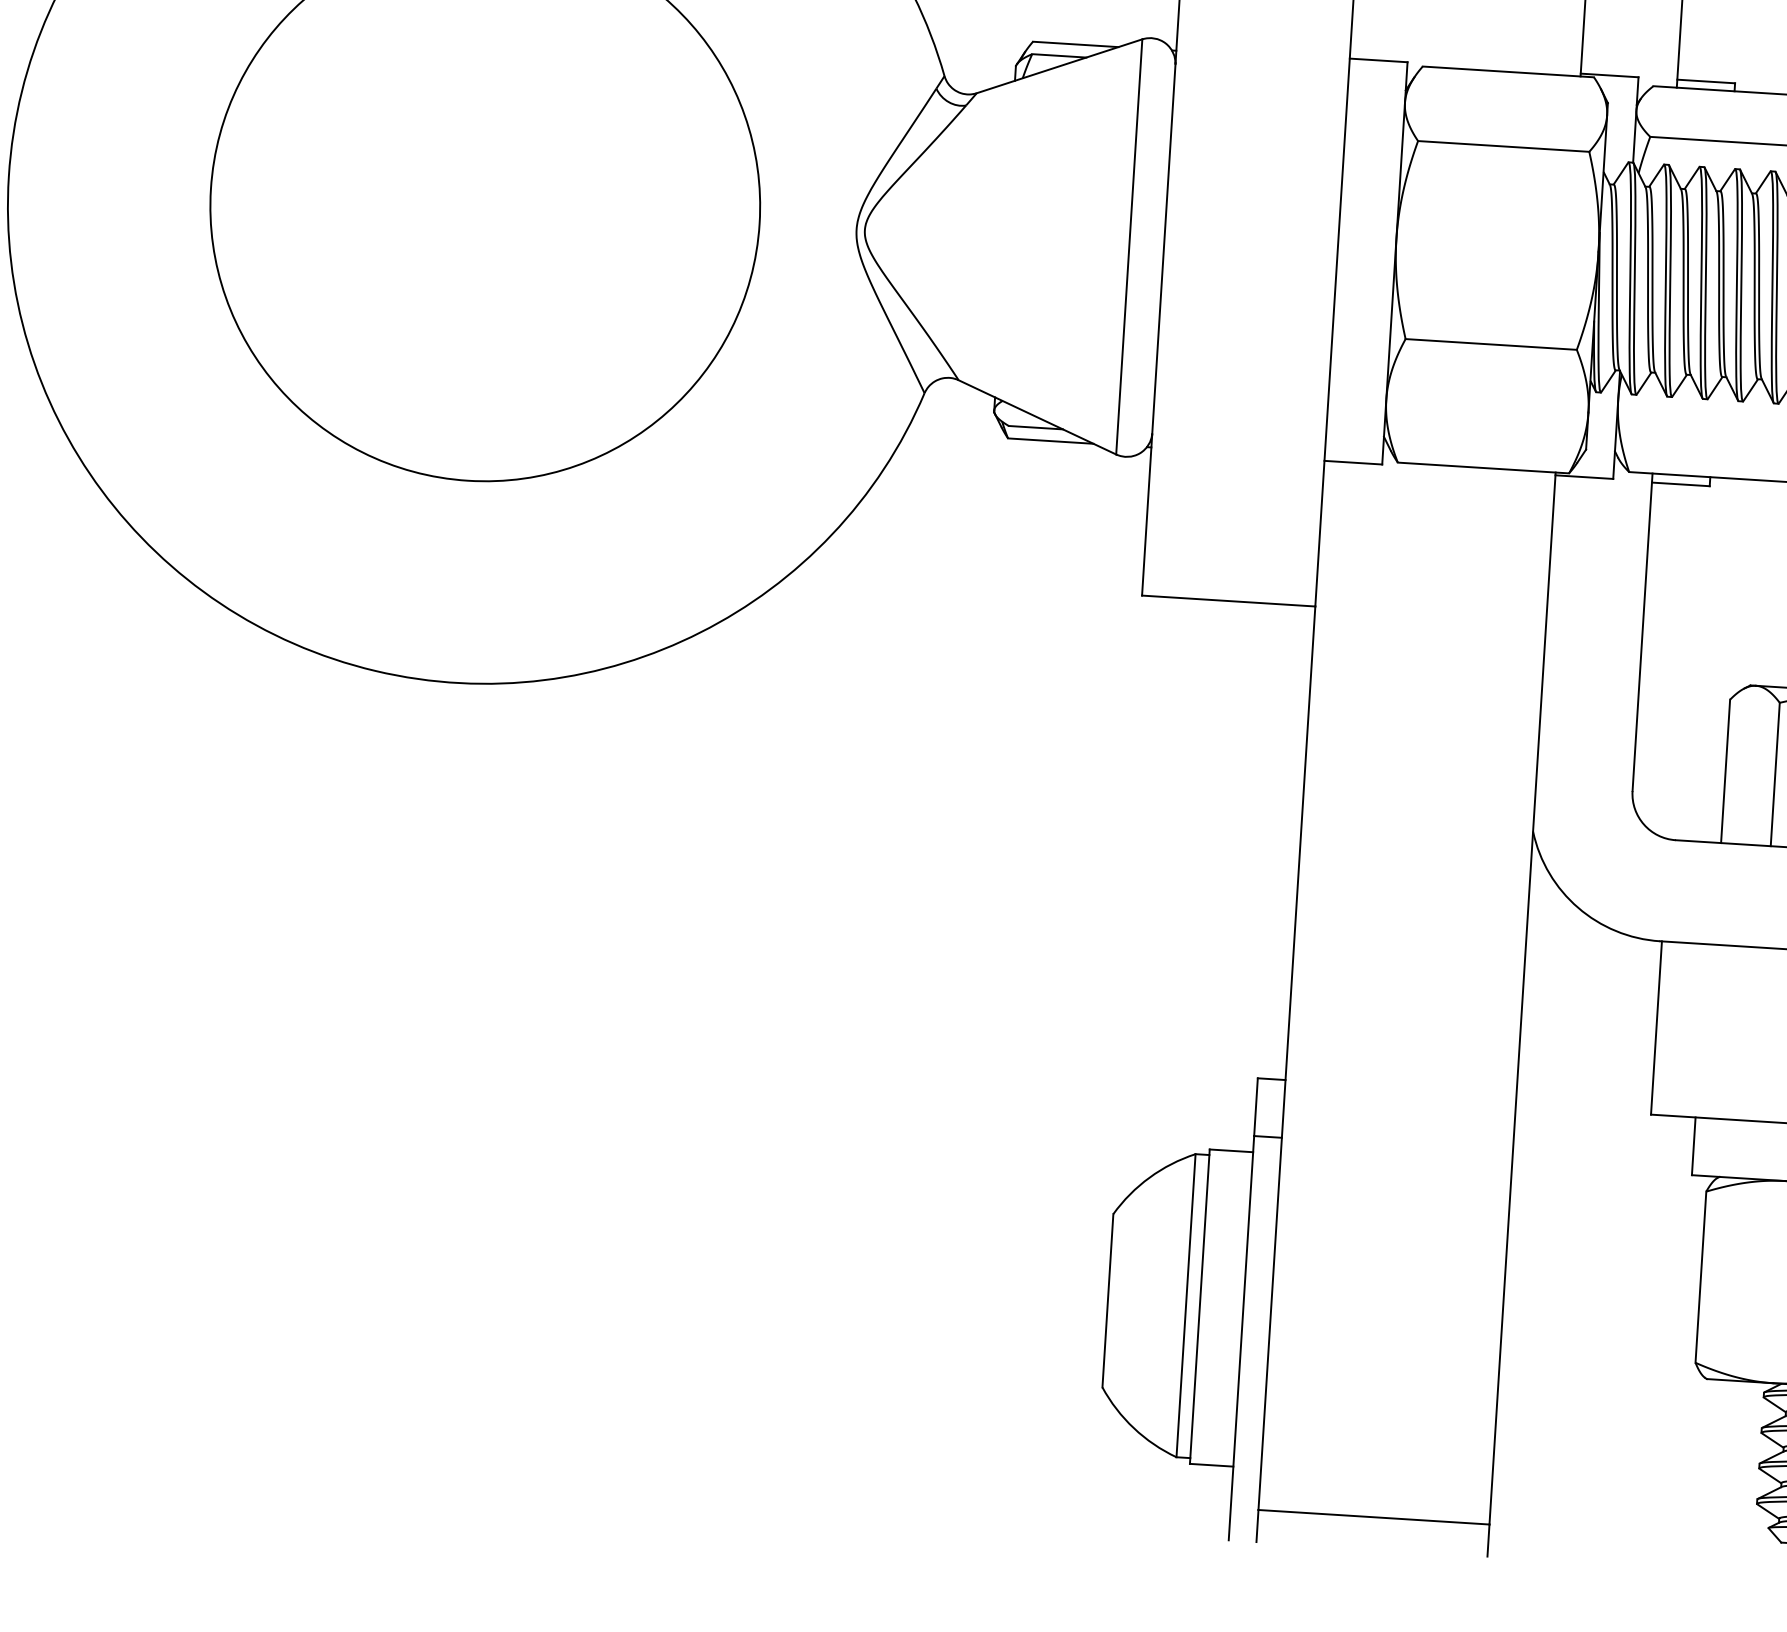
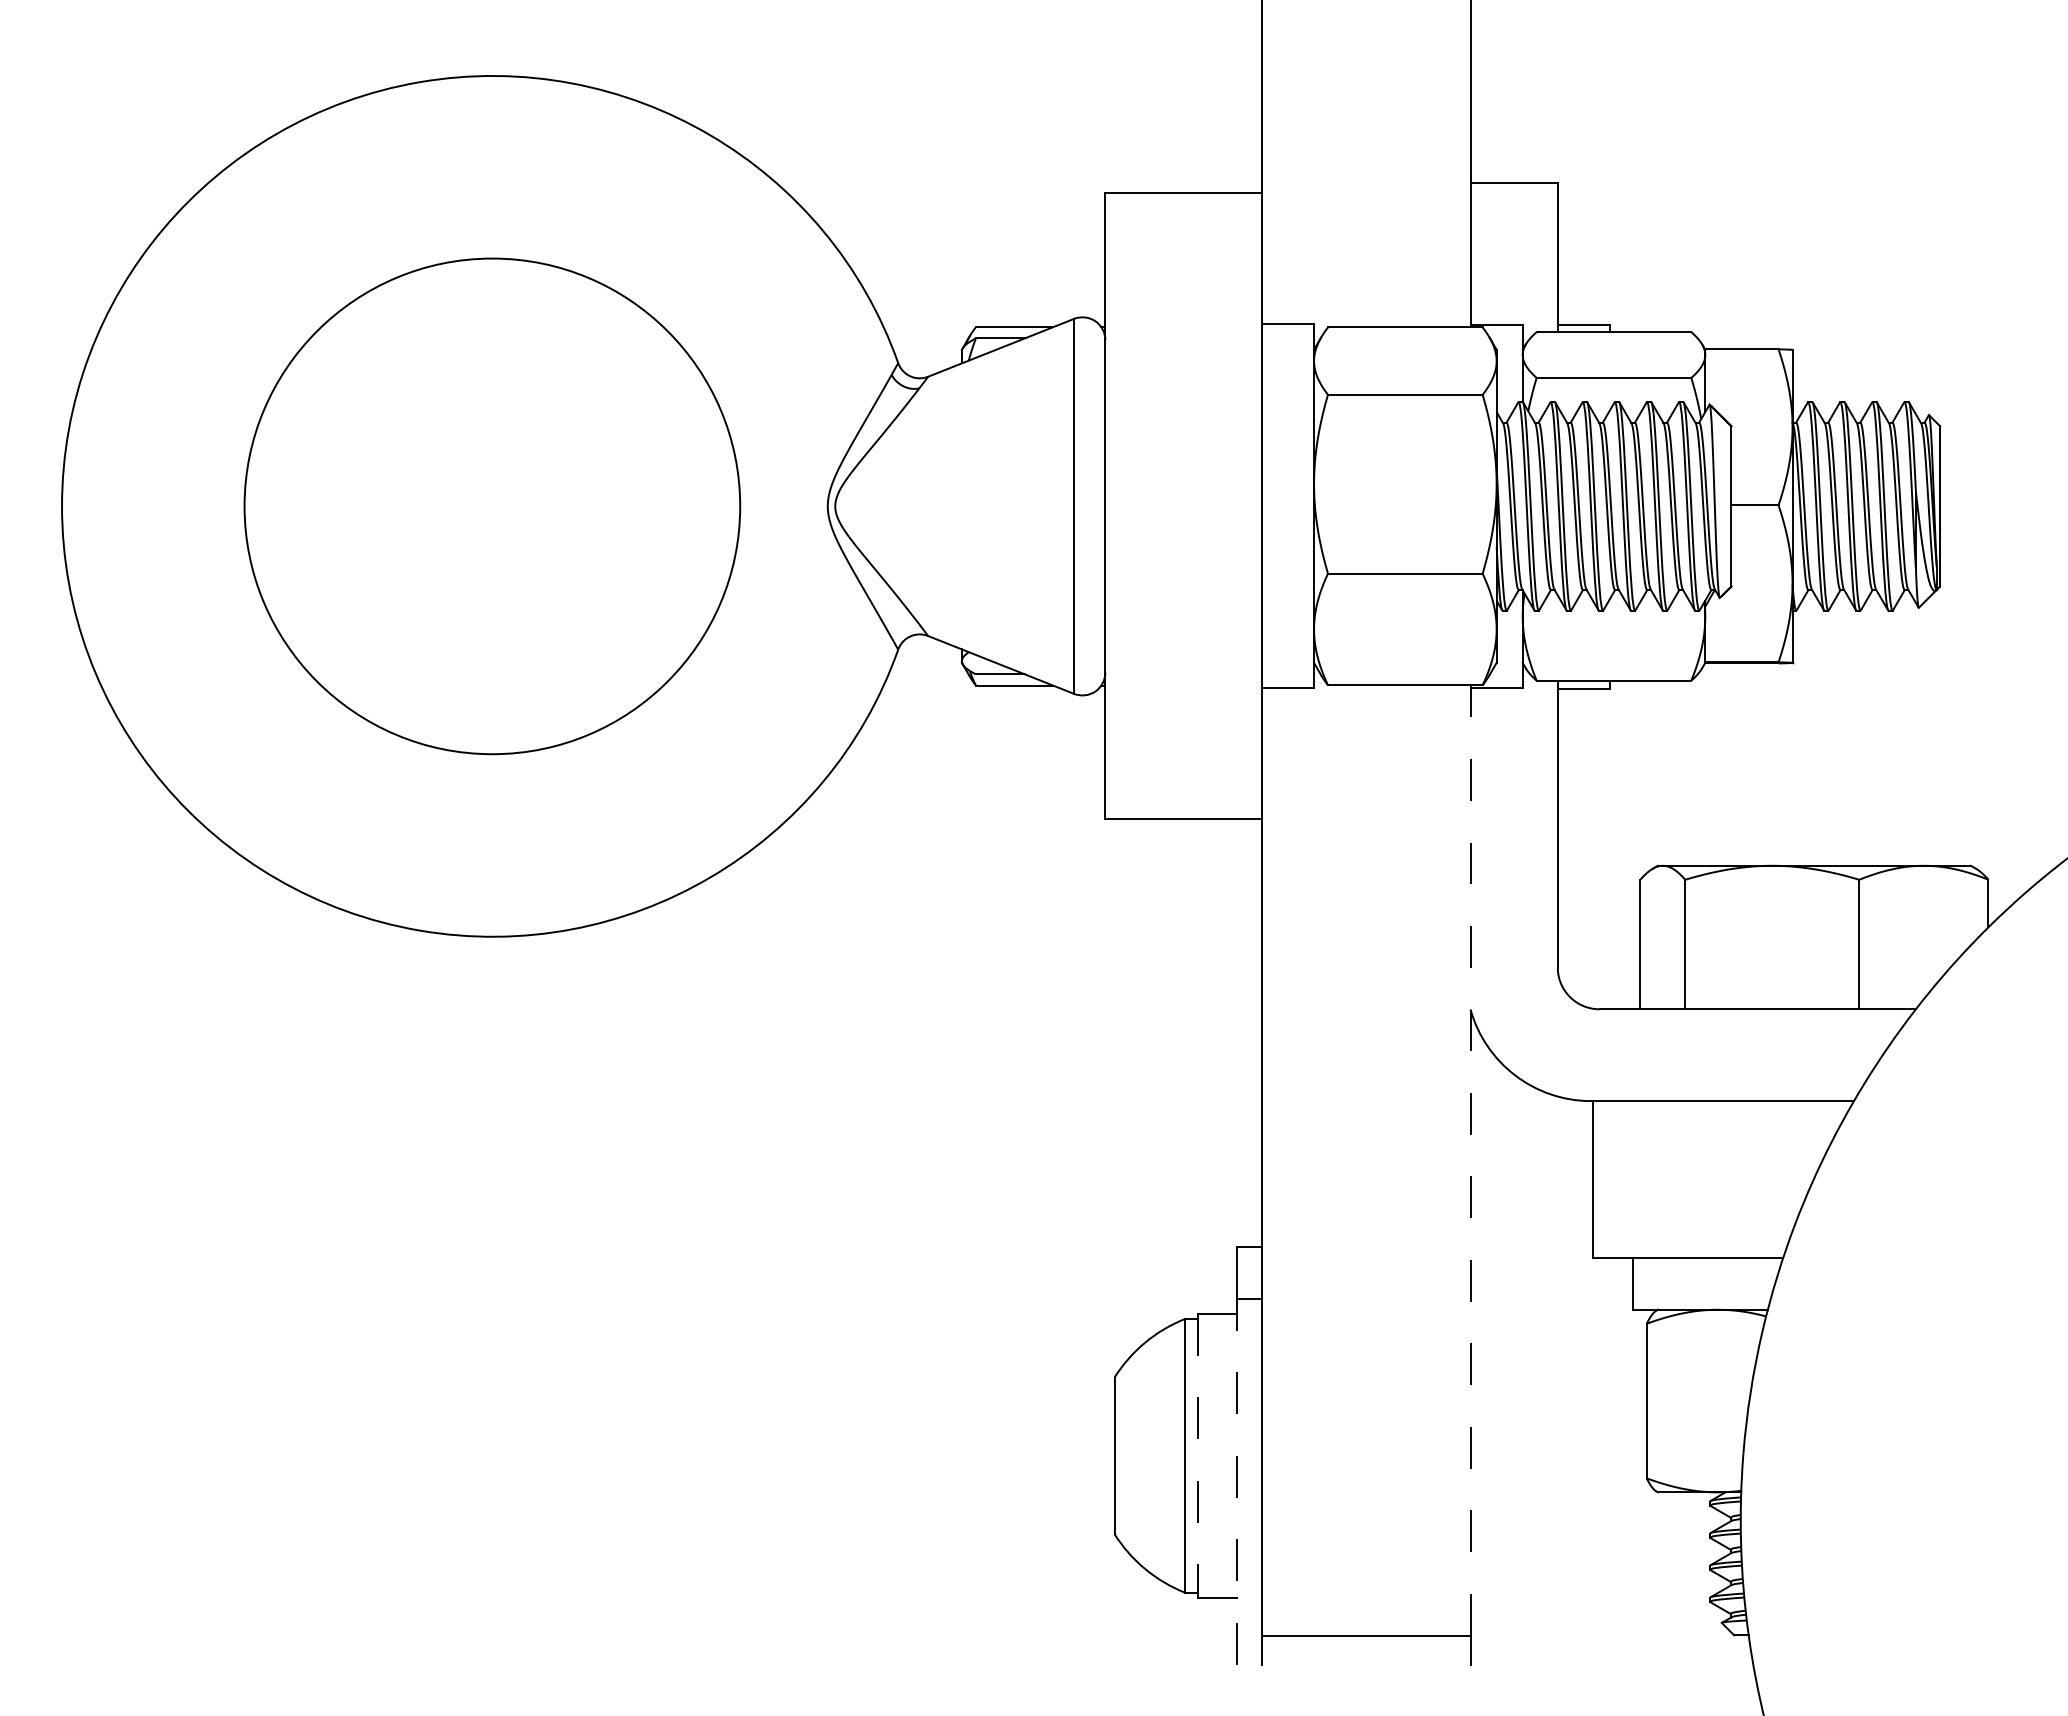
line: (1522, 997) -> (1470, 1159), solid -> dashed
line: (1199, 1306) -> (1197, 1455), solid -> dashed
line: (1241, 1337) -> (1236, 1481), solid -> dashed

